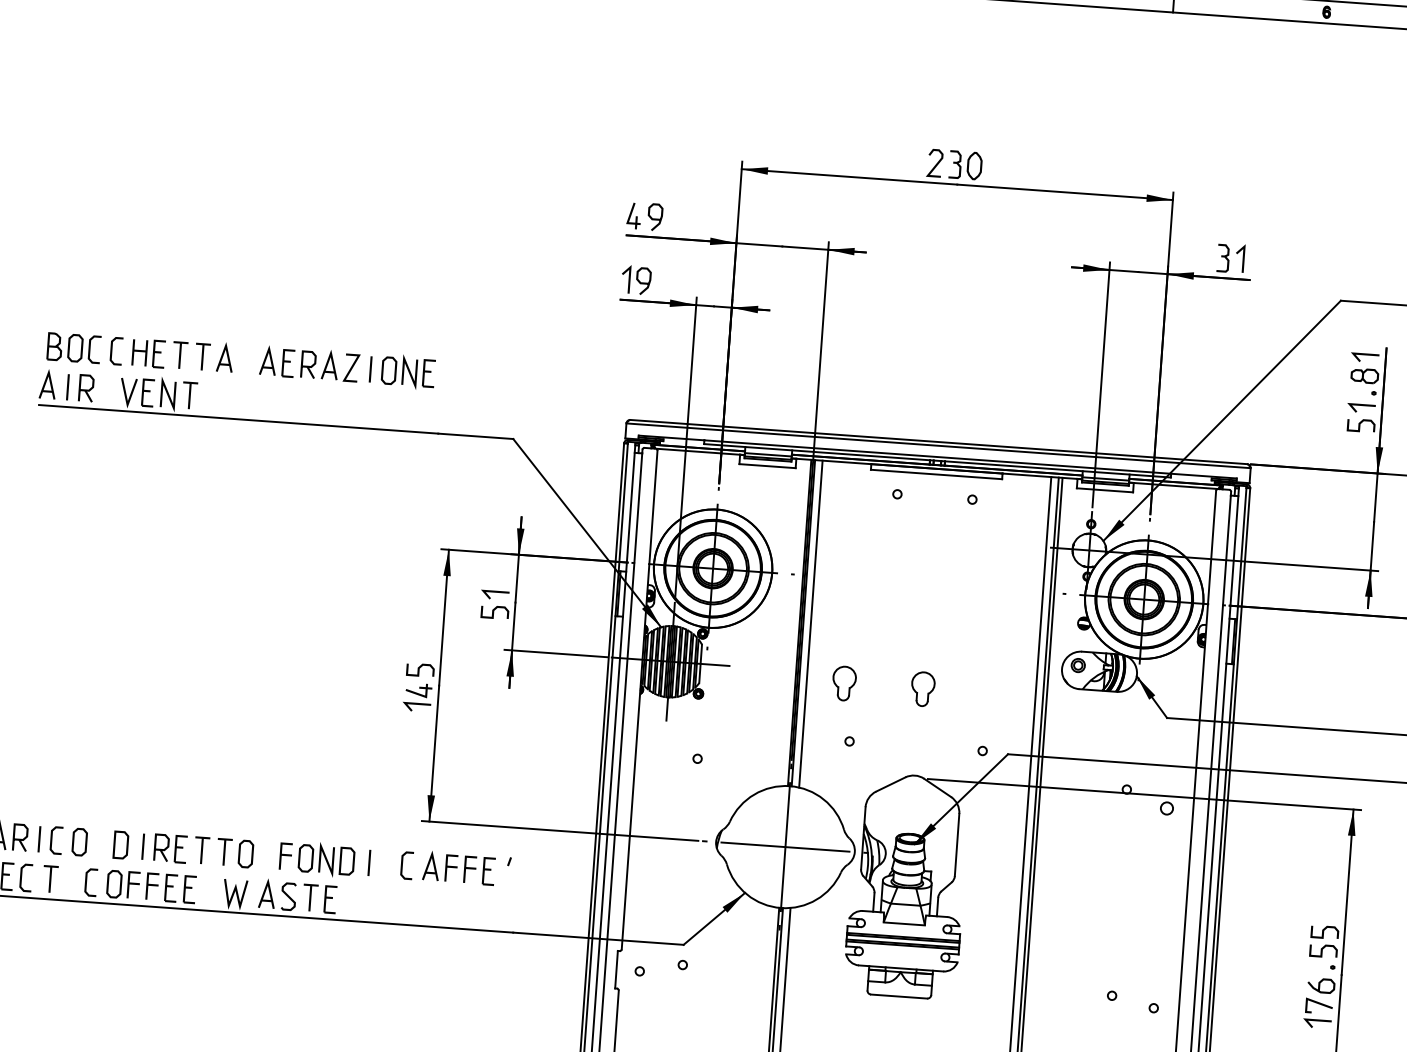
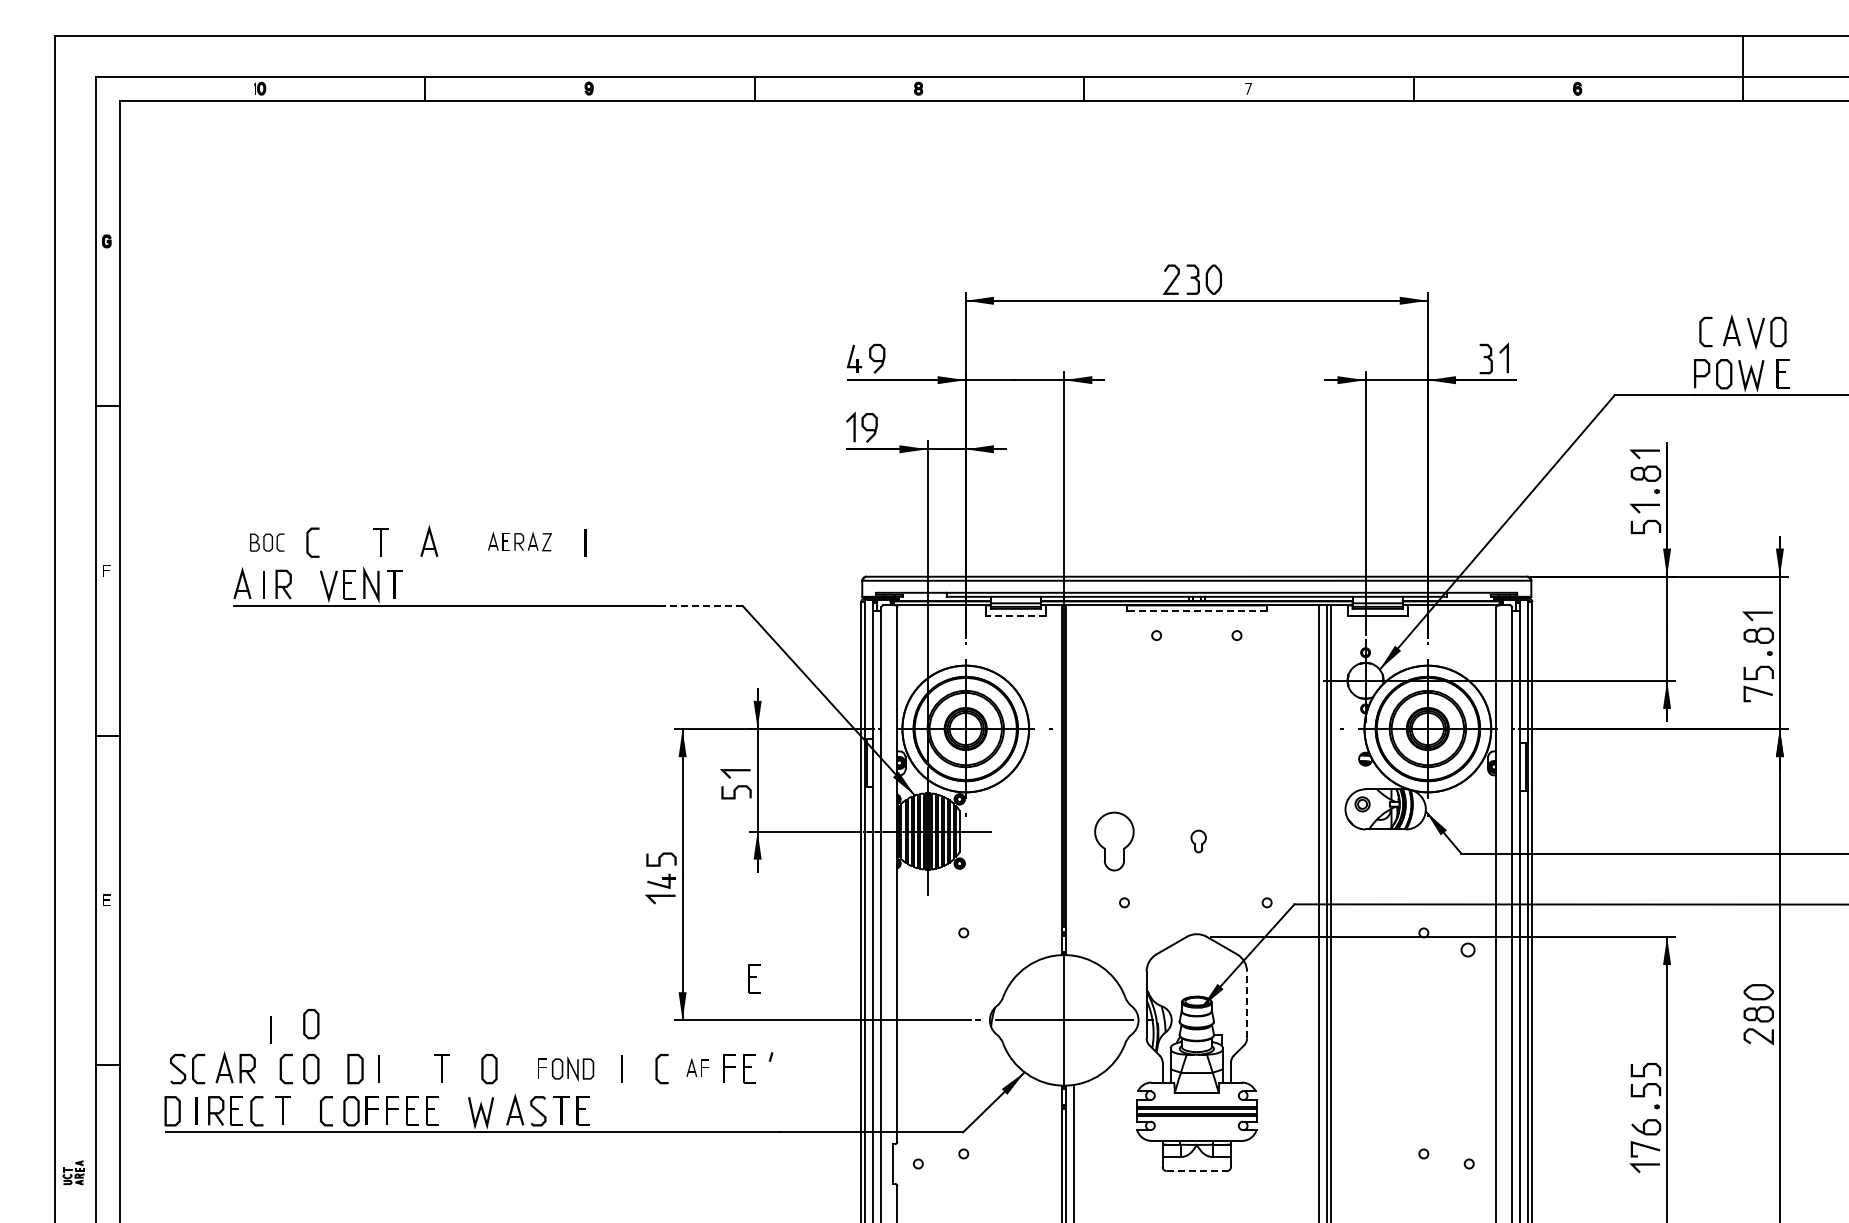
part: (73, 347) -> (266, 542), size x0.6
part: (148, 353) -> (347, 542), removed
part: (201, 357) -> (404, 542), removed
part: (309, 363) -> (519, 541), size x0.6
part: (408, 371) -> (625, 542), removed
line: (475, 436) -> (702, 606), solid -> dashed
line: (767, 466) -> (1015, 615), solid -> dashed
line: (936, 474) -> (1196, 611), solid -> dashed
line: (811, 623) -> (1074, 780), removed
part: (844, 683) -> (1114, 841), size x1.6
part: (922, 689) -> (1198, 841), size x0.6
part: (499, 787) -> (754, 978), added
part: (82, 800) -> (311, 1024), added
line: (38, 838) -> (270, 1029), moved
line: (957, 844) -> (1247, 1004), solid -> dashed
part: (170, 848) -> (408, 1068), removed
part: (223, 851) -> (465, 1068), removed
part: (317, 858) -> (566, 1068), size x0.7
part: (440, 866) -> (697, 1067), size x0.6
line: (899, 997) -> (1197, 1171), solid -> dashed

